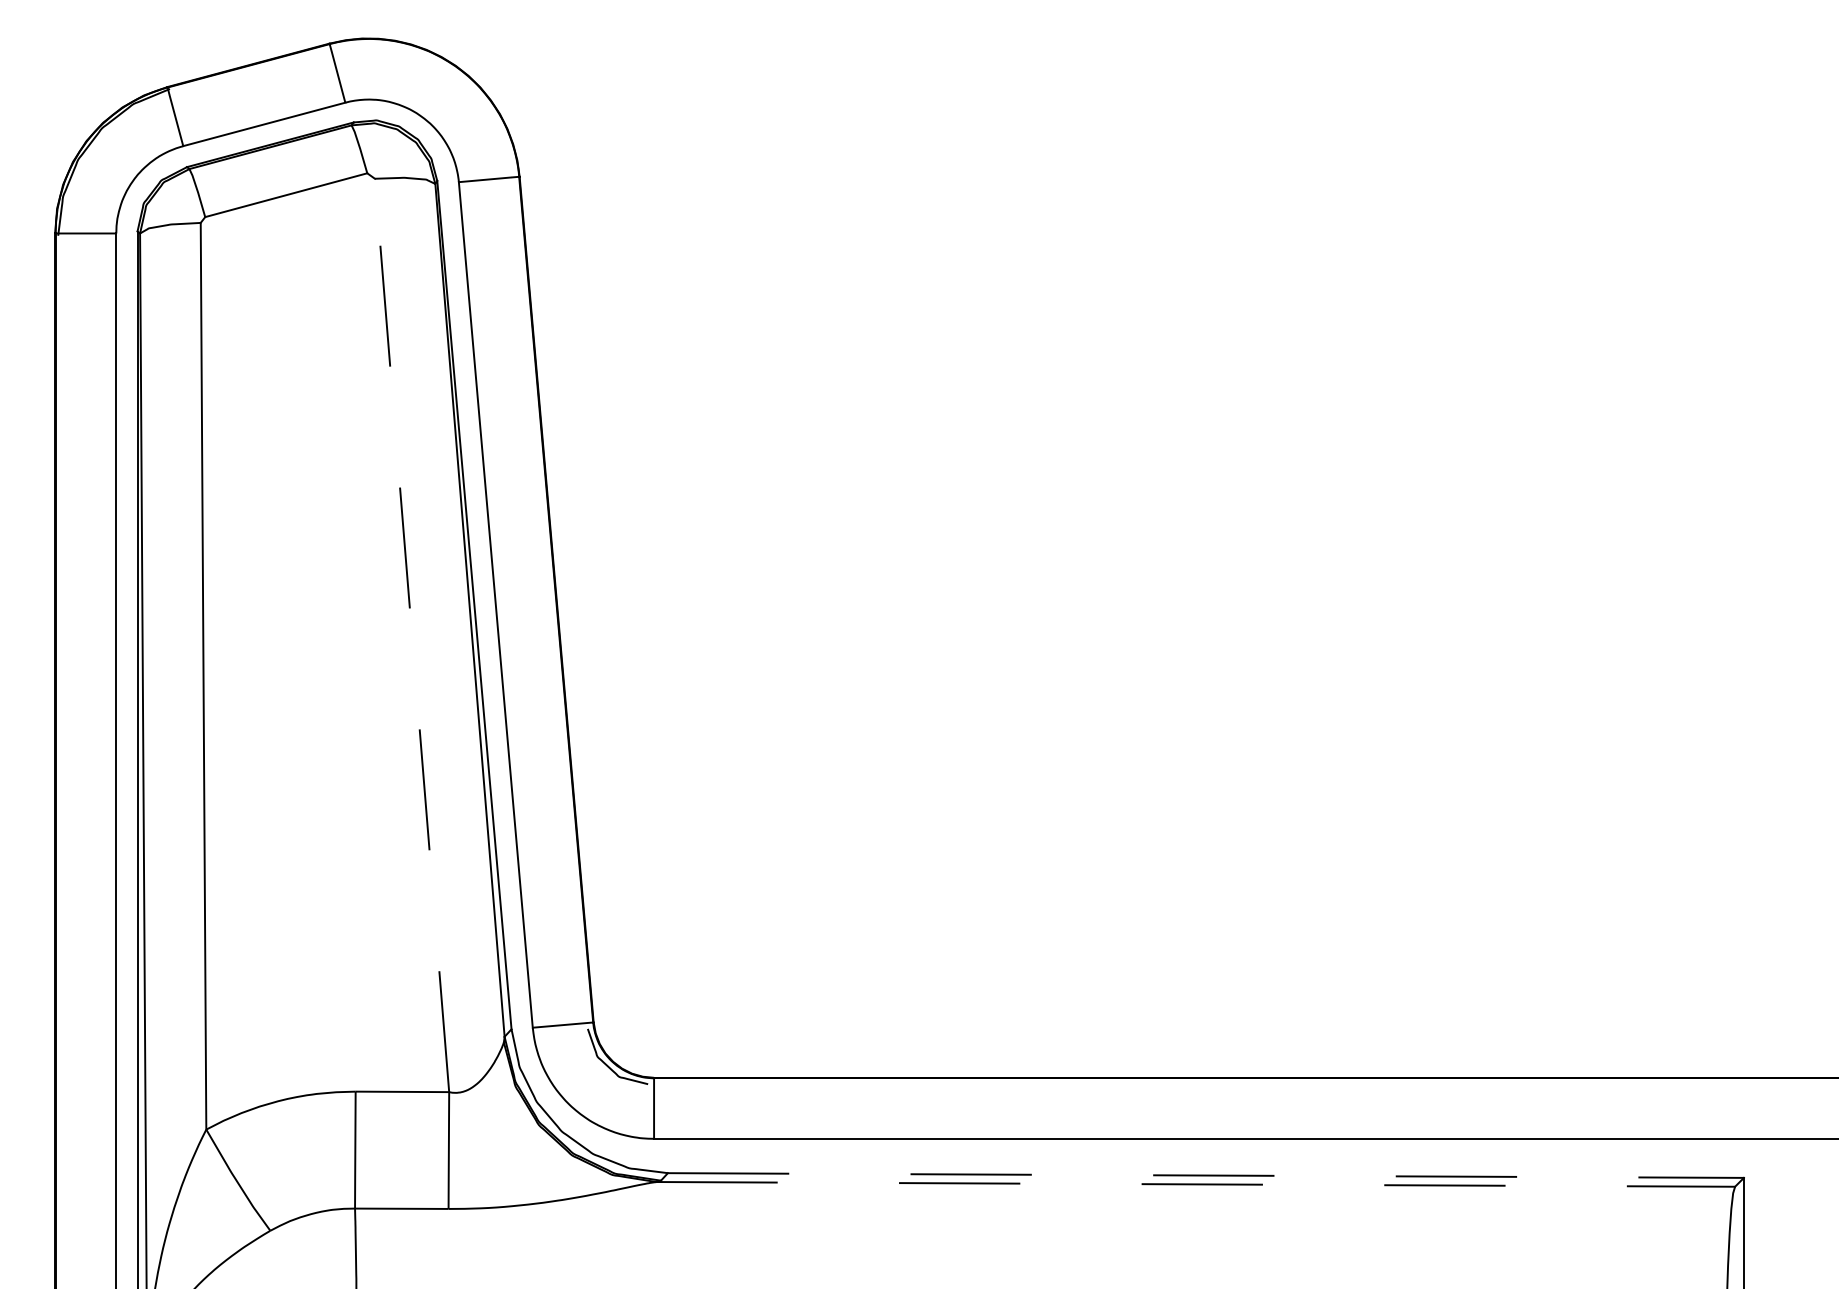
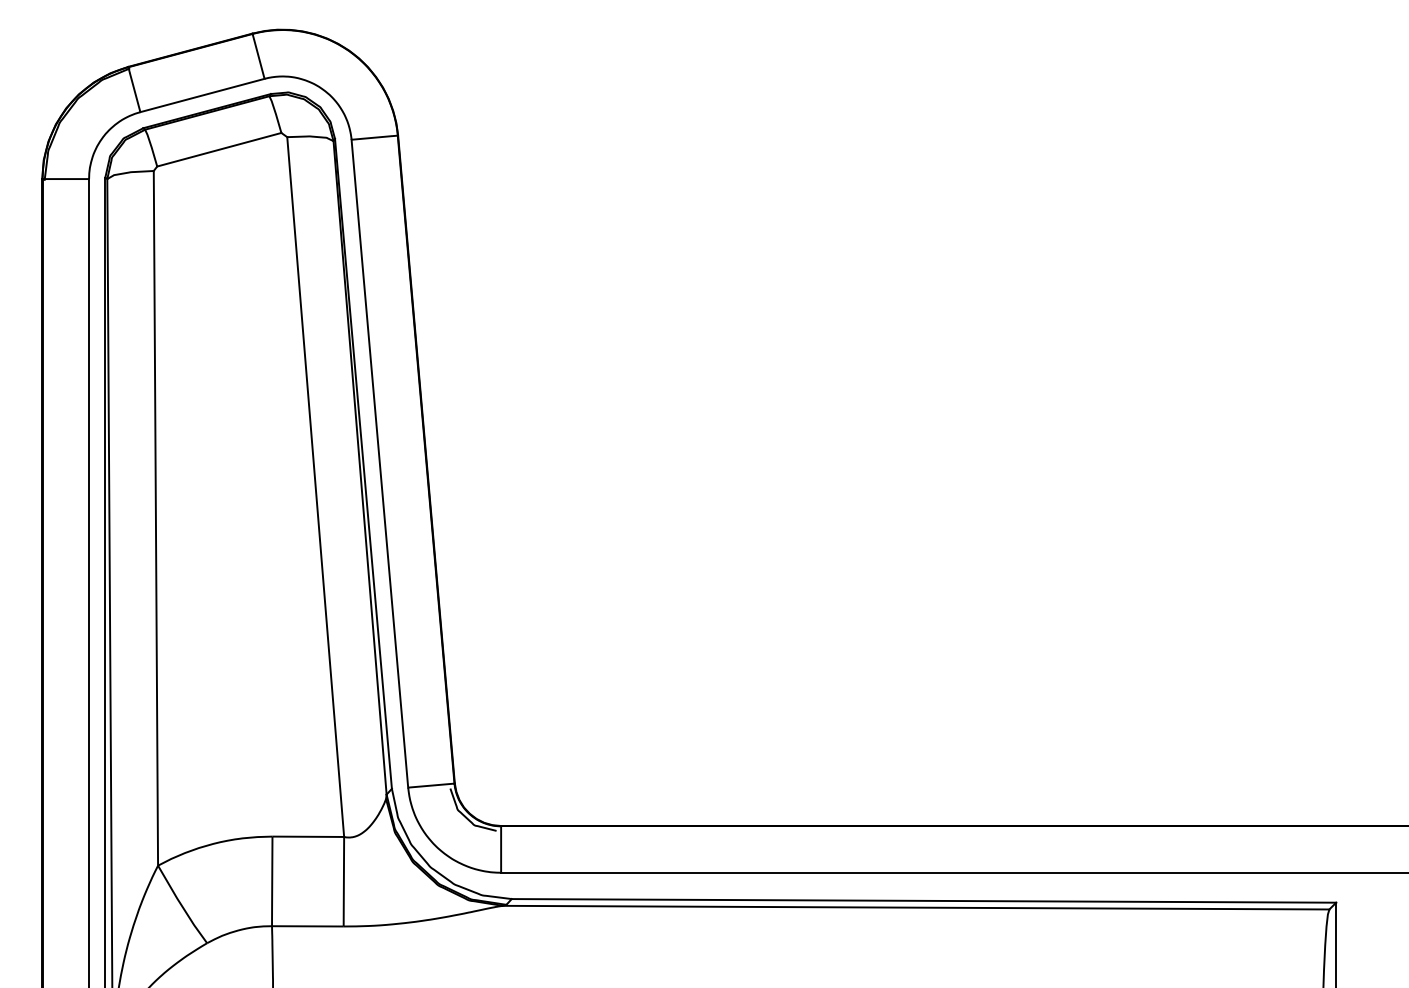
line: (412, 634) -> (316, 486), dashed -> solid
line: (1206, 1175) -> (924, 900), dashed -> solid
line: (1196, 1184) -> (916, 907), dashed -> solid

